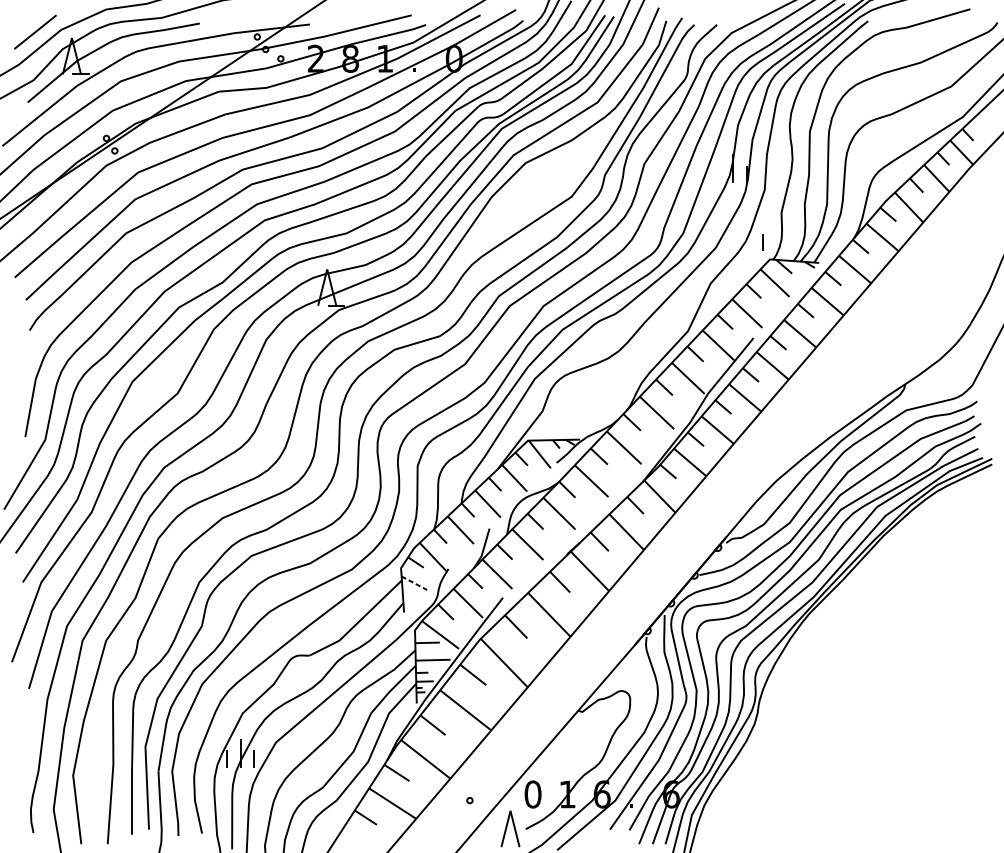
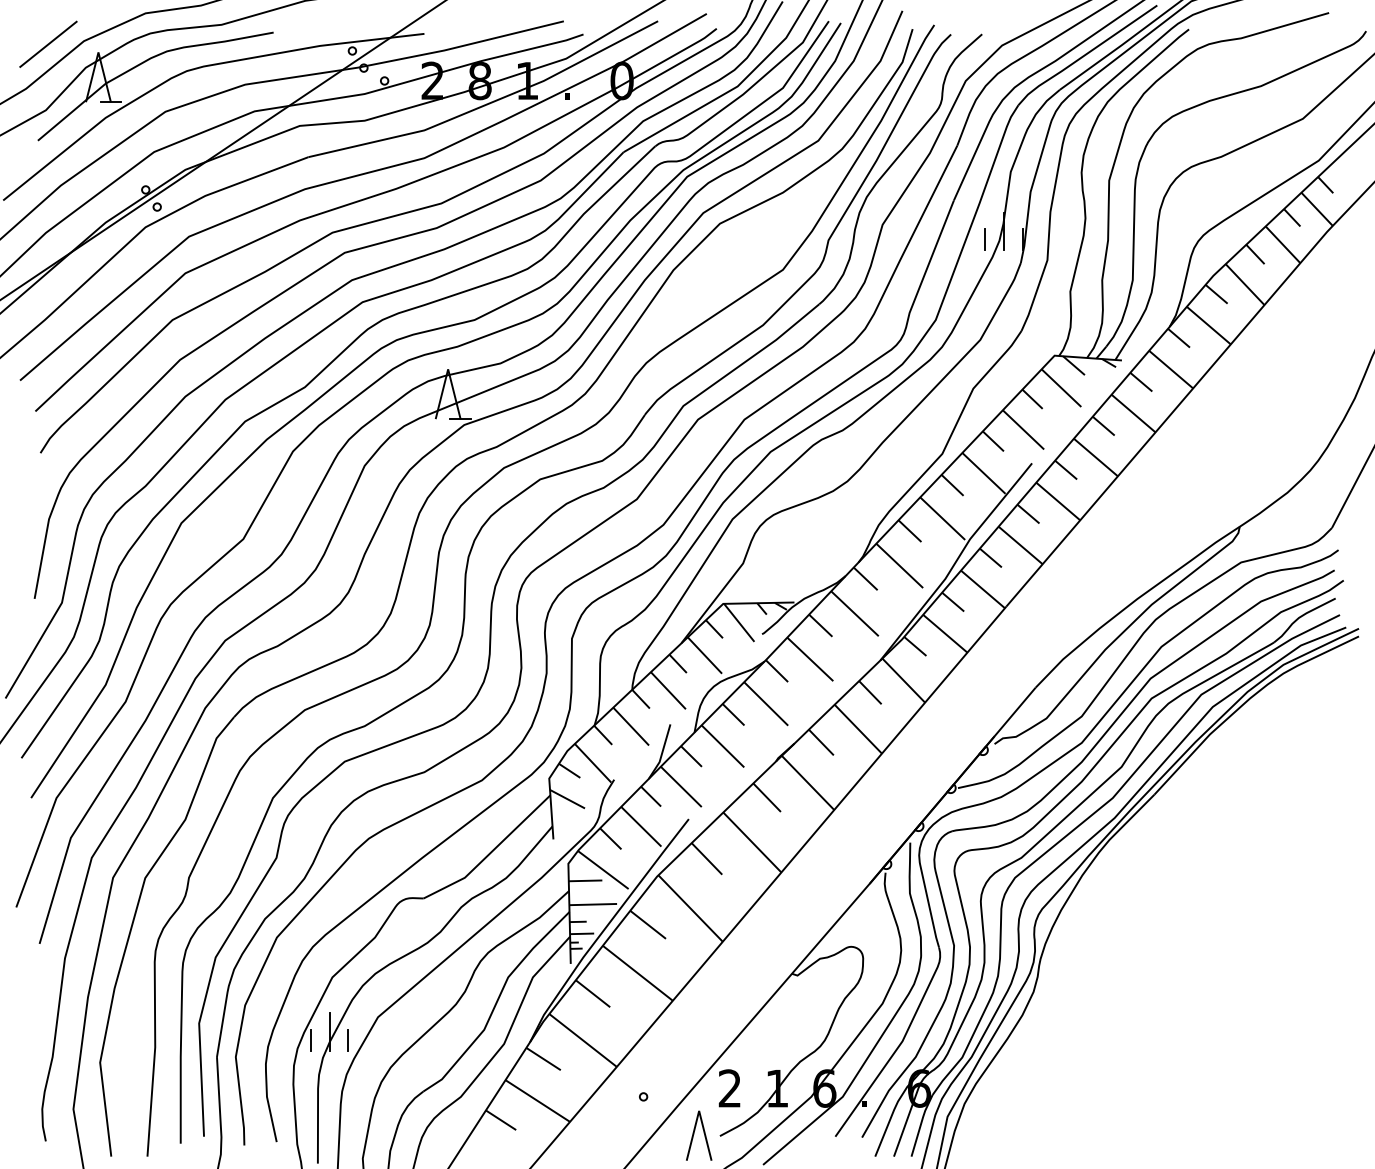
line: (762, 242) -> (984, 239), moved
line: (414, 583) -> (567, 799), dashed -> solid
text: (532, 794) -> (729, 1088), 0 -> 2

